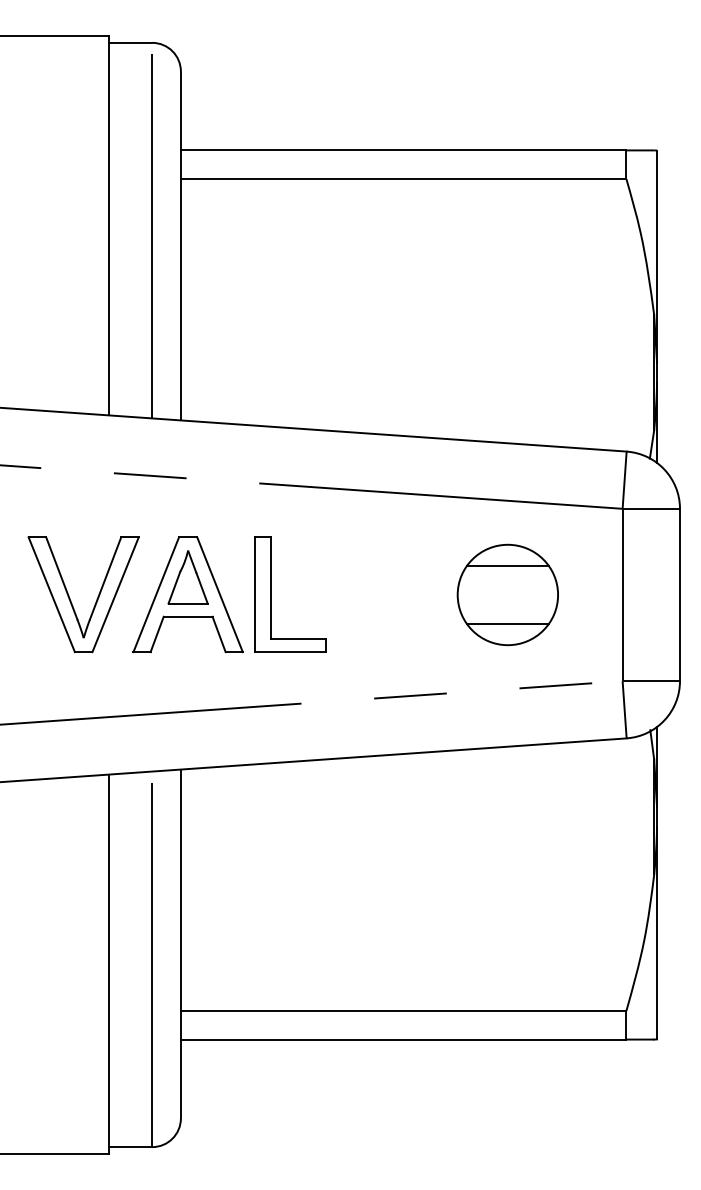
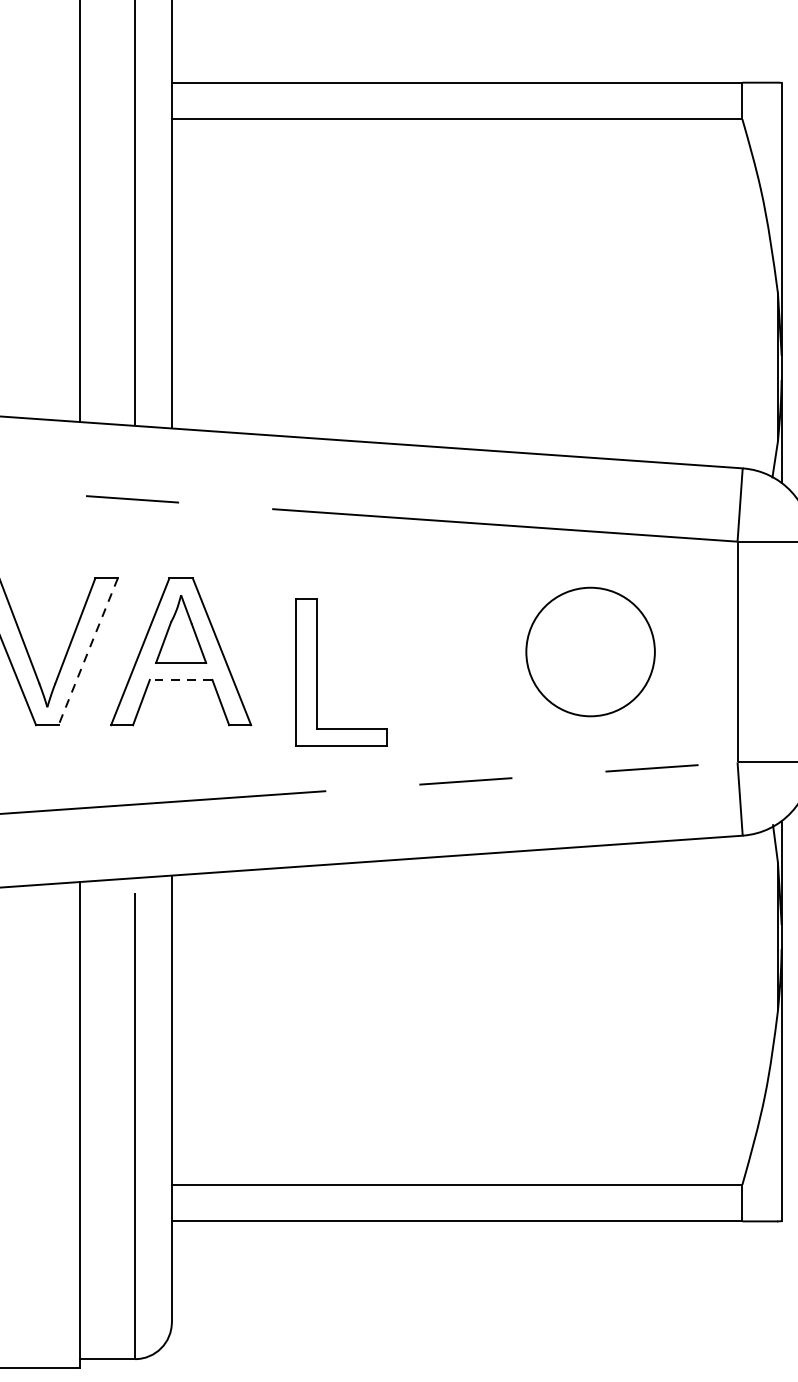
line: (507, 566) -> (590, 615), removed
line: (115, 594) -> (88, 651), solid -> dashed
part: (271, 594) -> (317, 671), moved
line: (187, 616) -> (180, 679), solid -> dashed
line: (507, 623) -> (590, 688), removed

